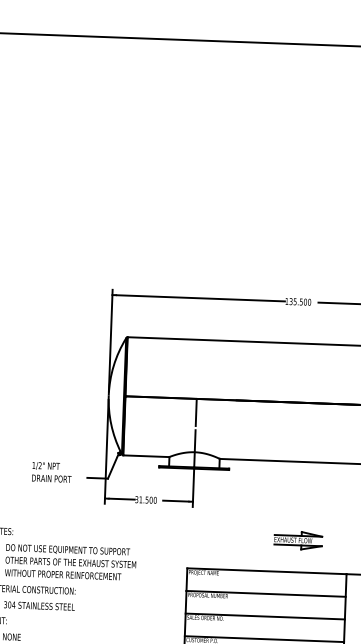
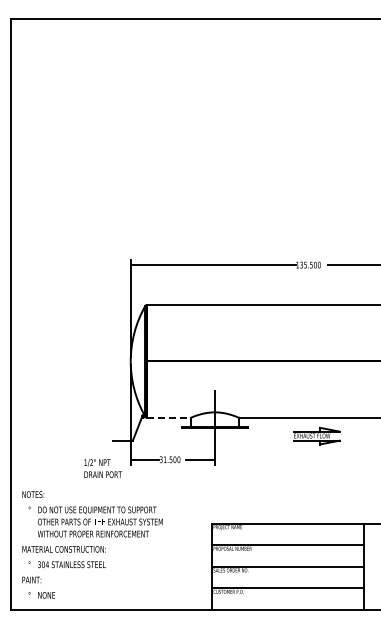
line: (195, 412) -> (214, 374), removed
line: (146, 455) -> (168, 417), solid -> dashed
text: (51, 472) -> (102, 468), moved
part: (297, 539) -> (316, 435), moved

